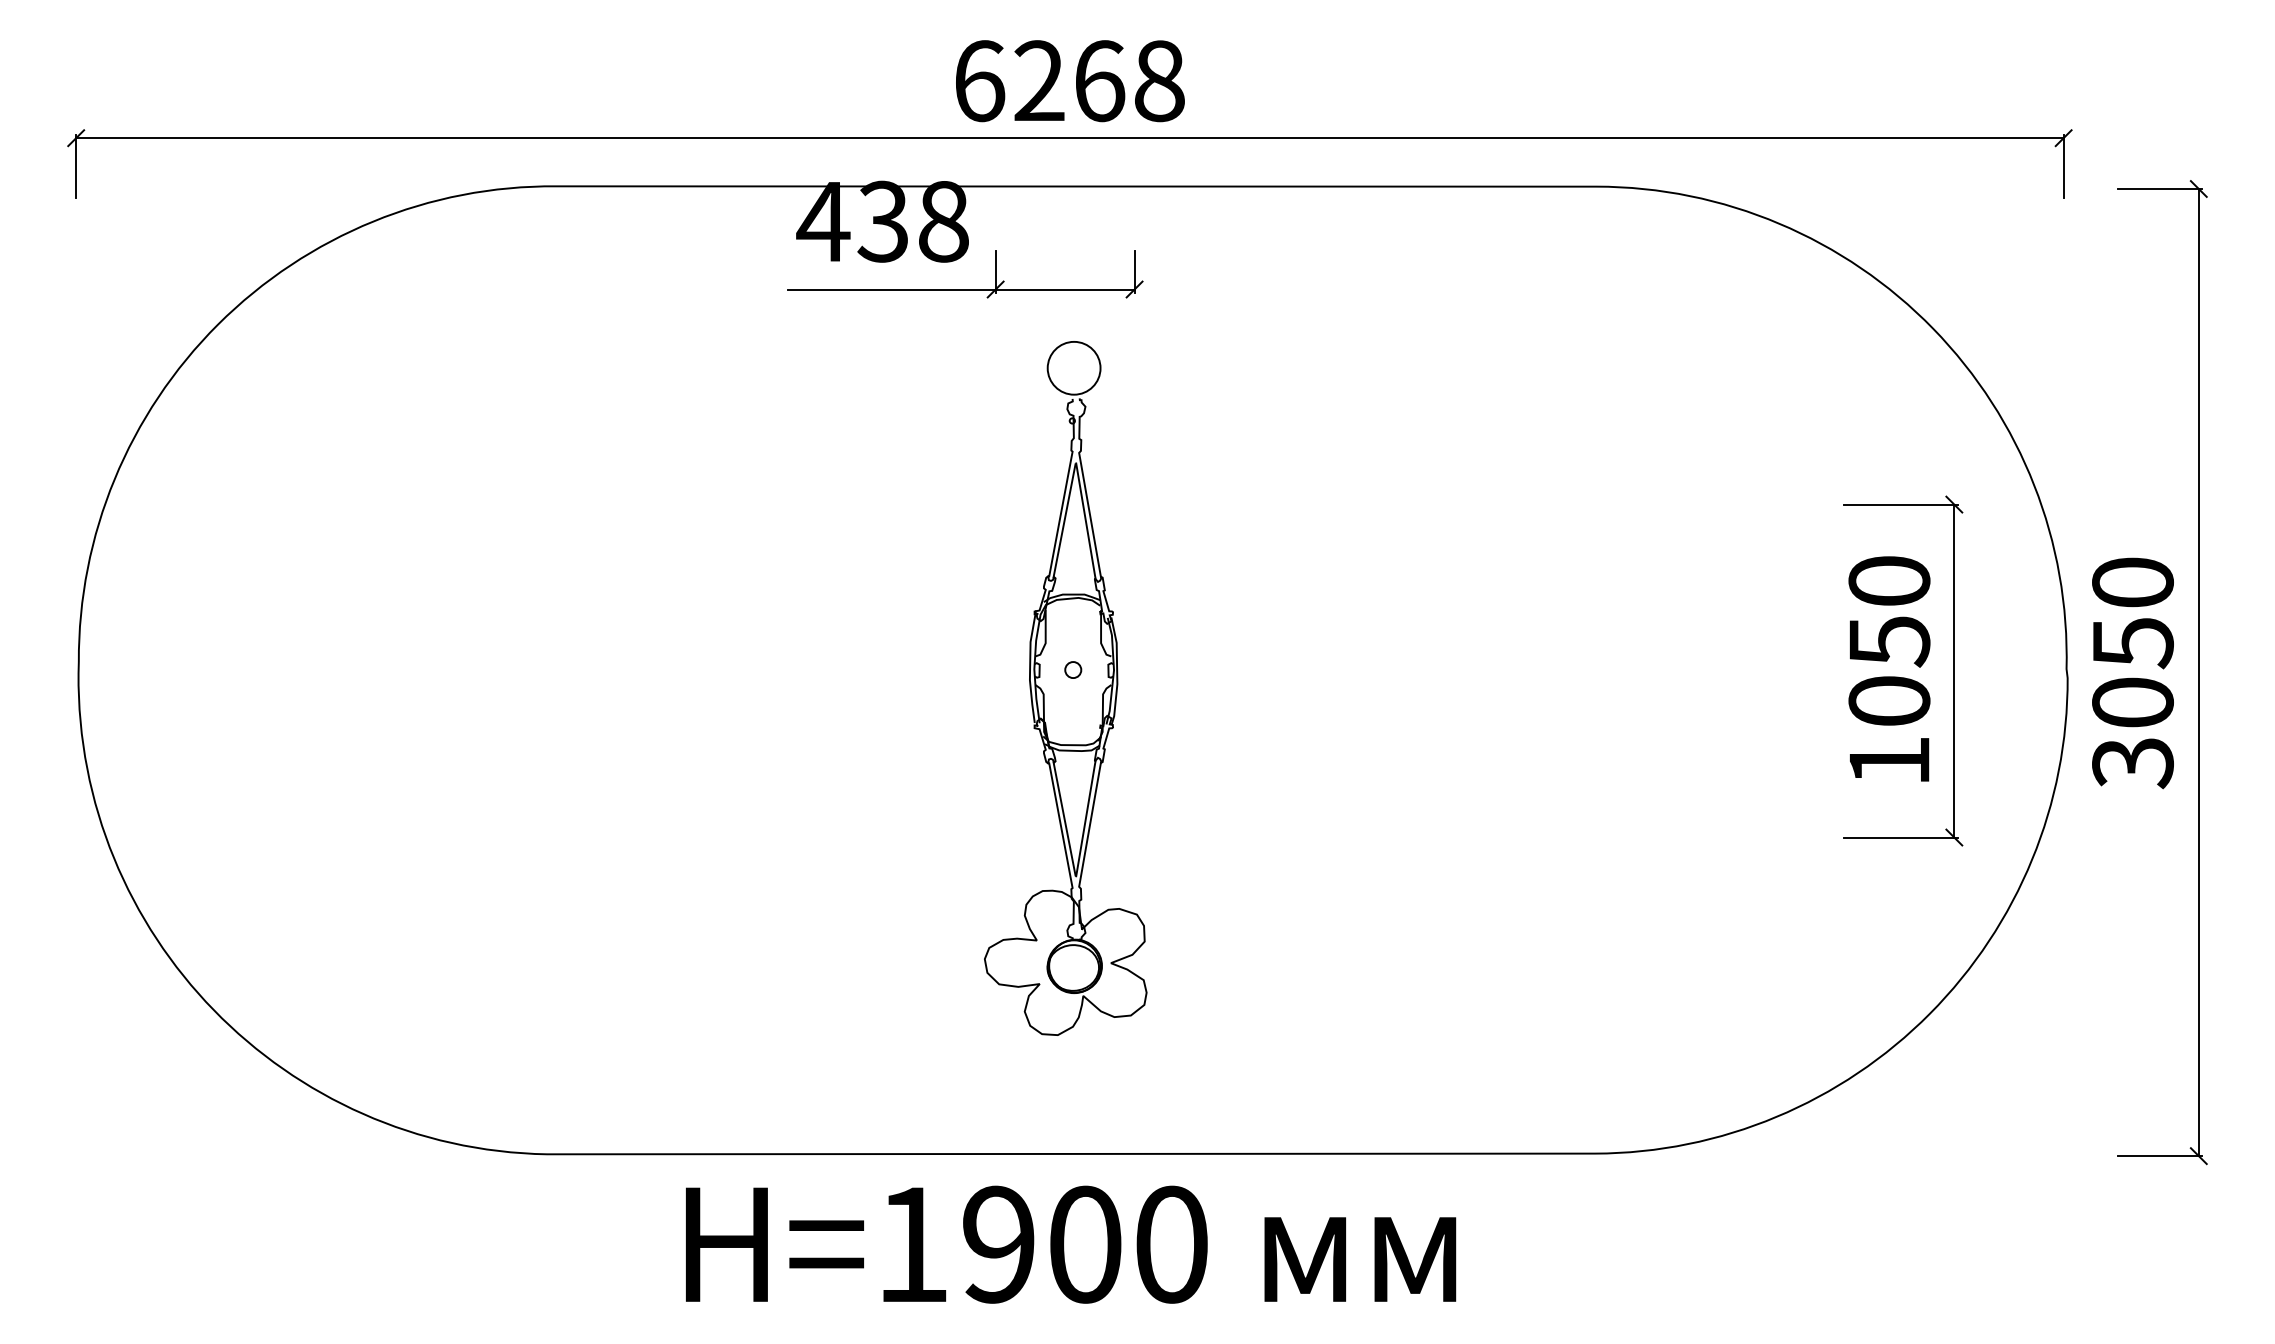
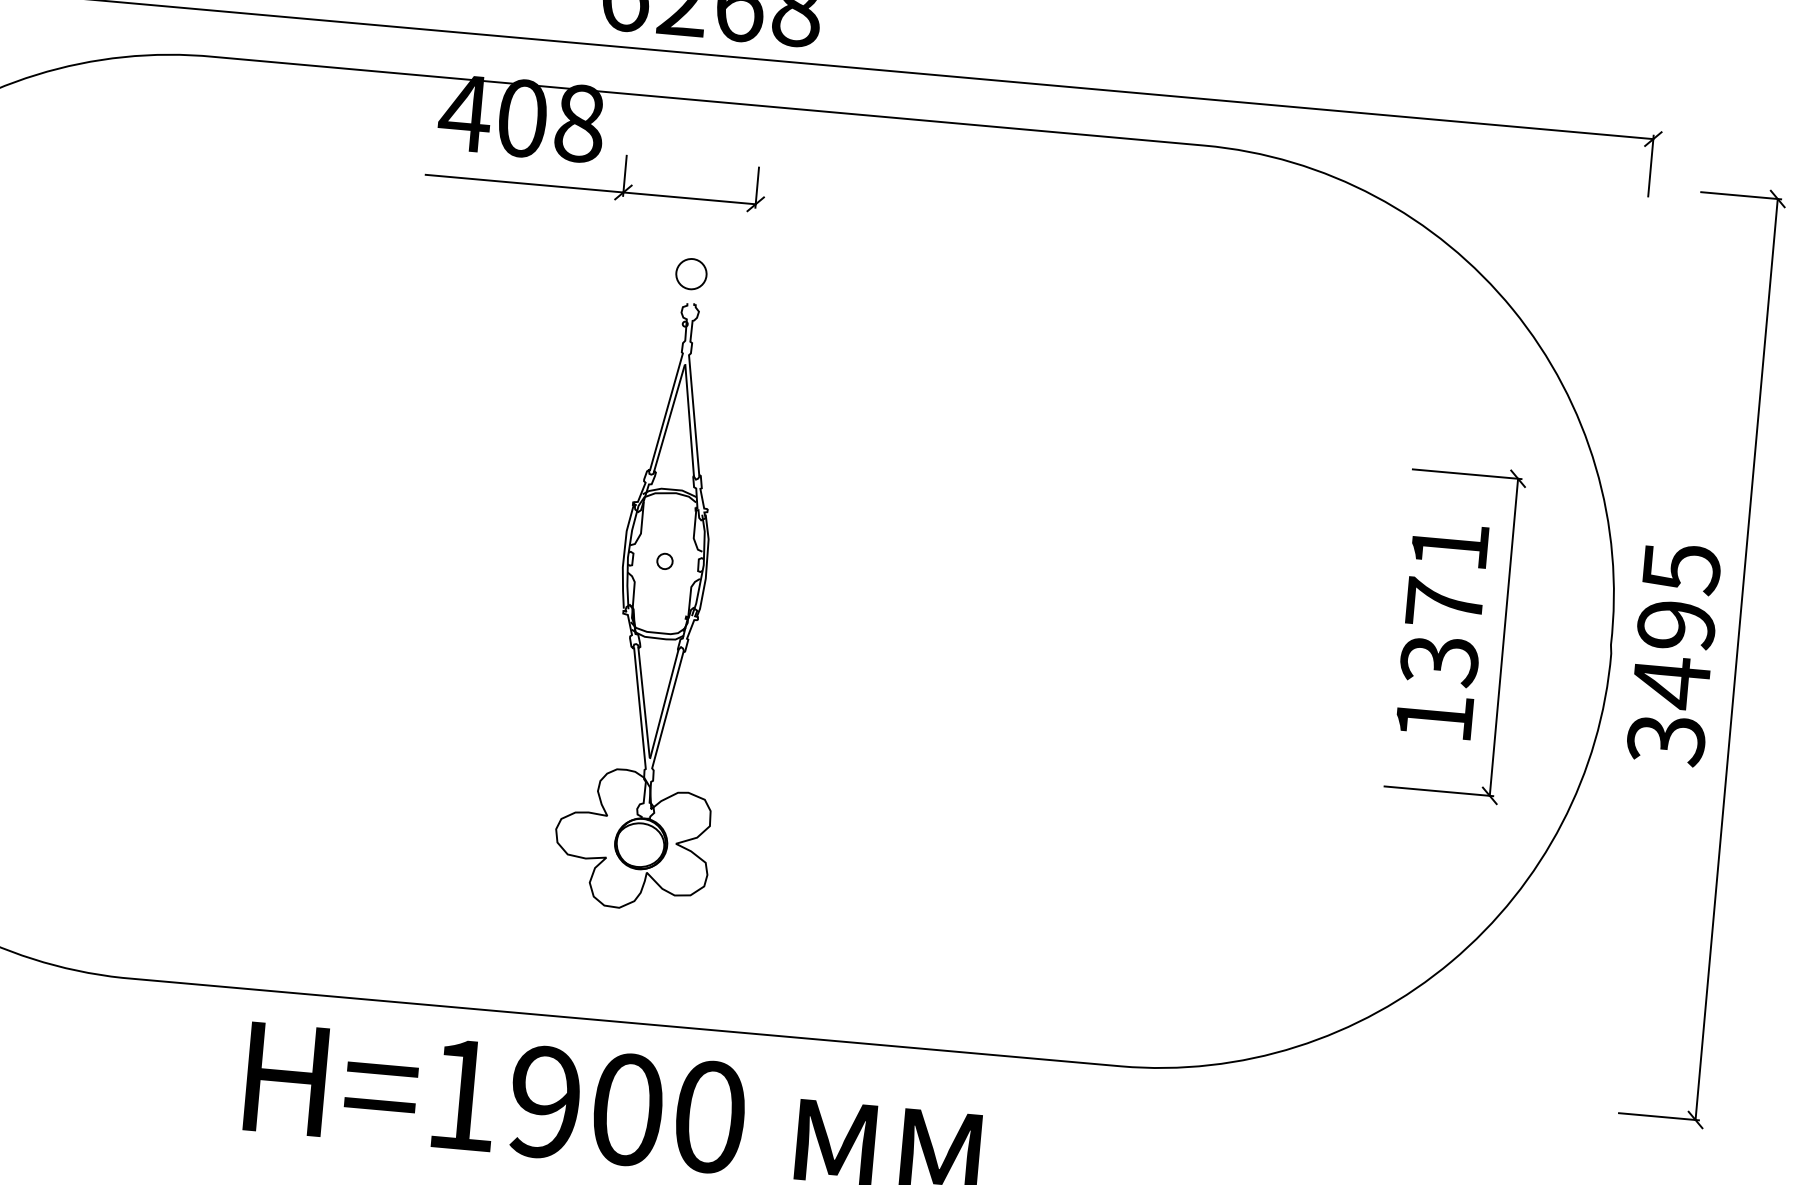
text: (882, 221) -> (521, 118), 438 -> 408
circle: (1073, 367) -> (690, 273), size x0.6
text: (1889, 641) -> (1444, 603), 1050 -> 1371
text: (2132, 643) -> (1675, 626), 3050 -> 3495

